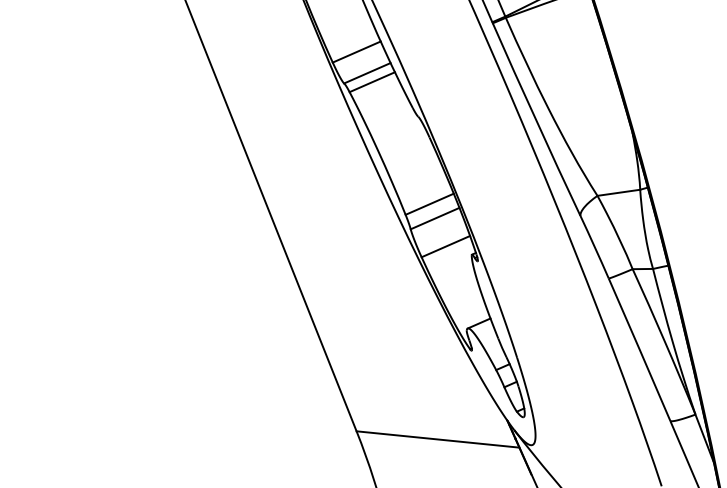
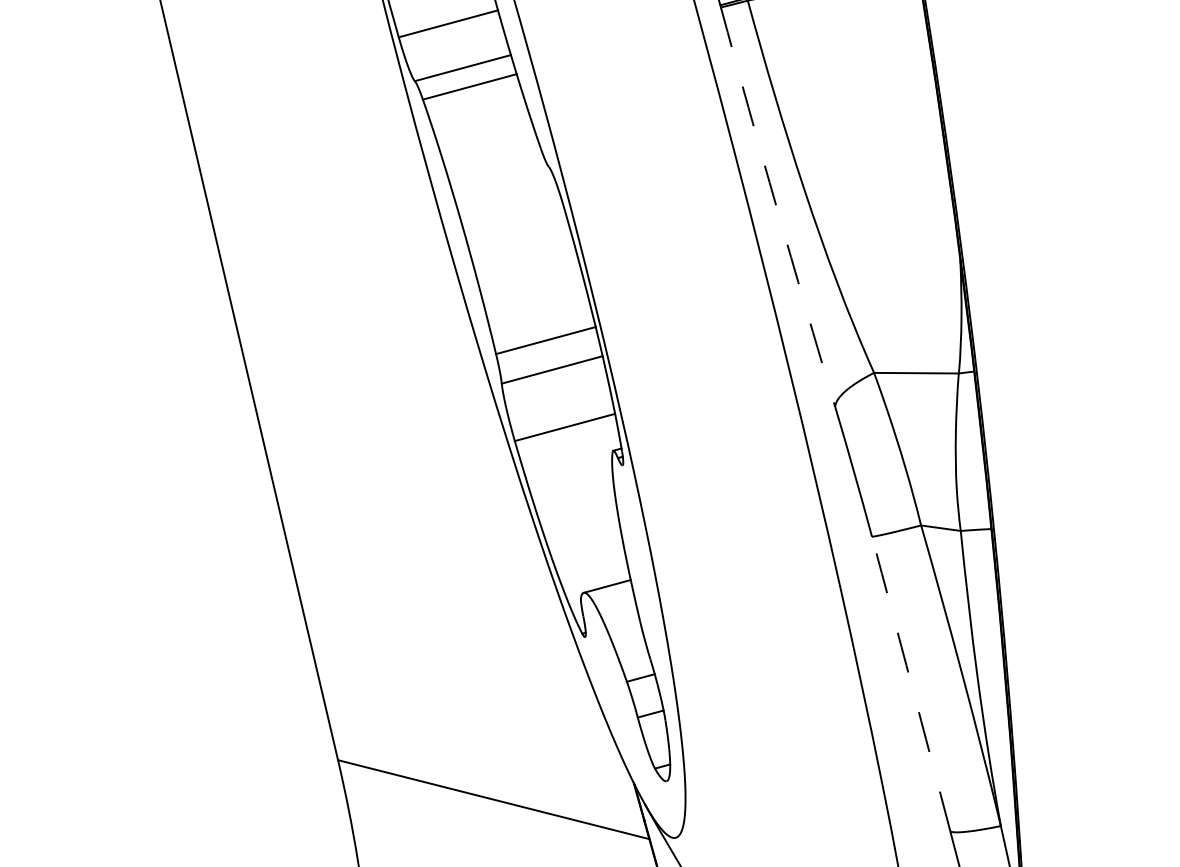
arc: (536, 119) -> (777, 206), solid -> dashed
arc: (639, 349) -> (911, 683), solid -> dashed

